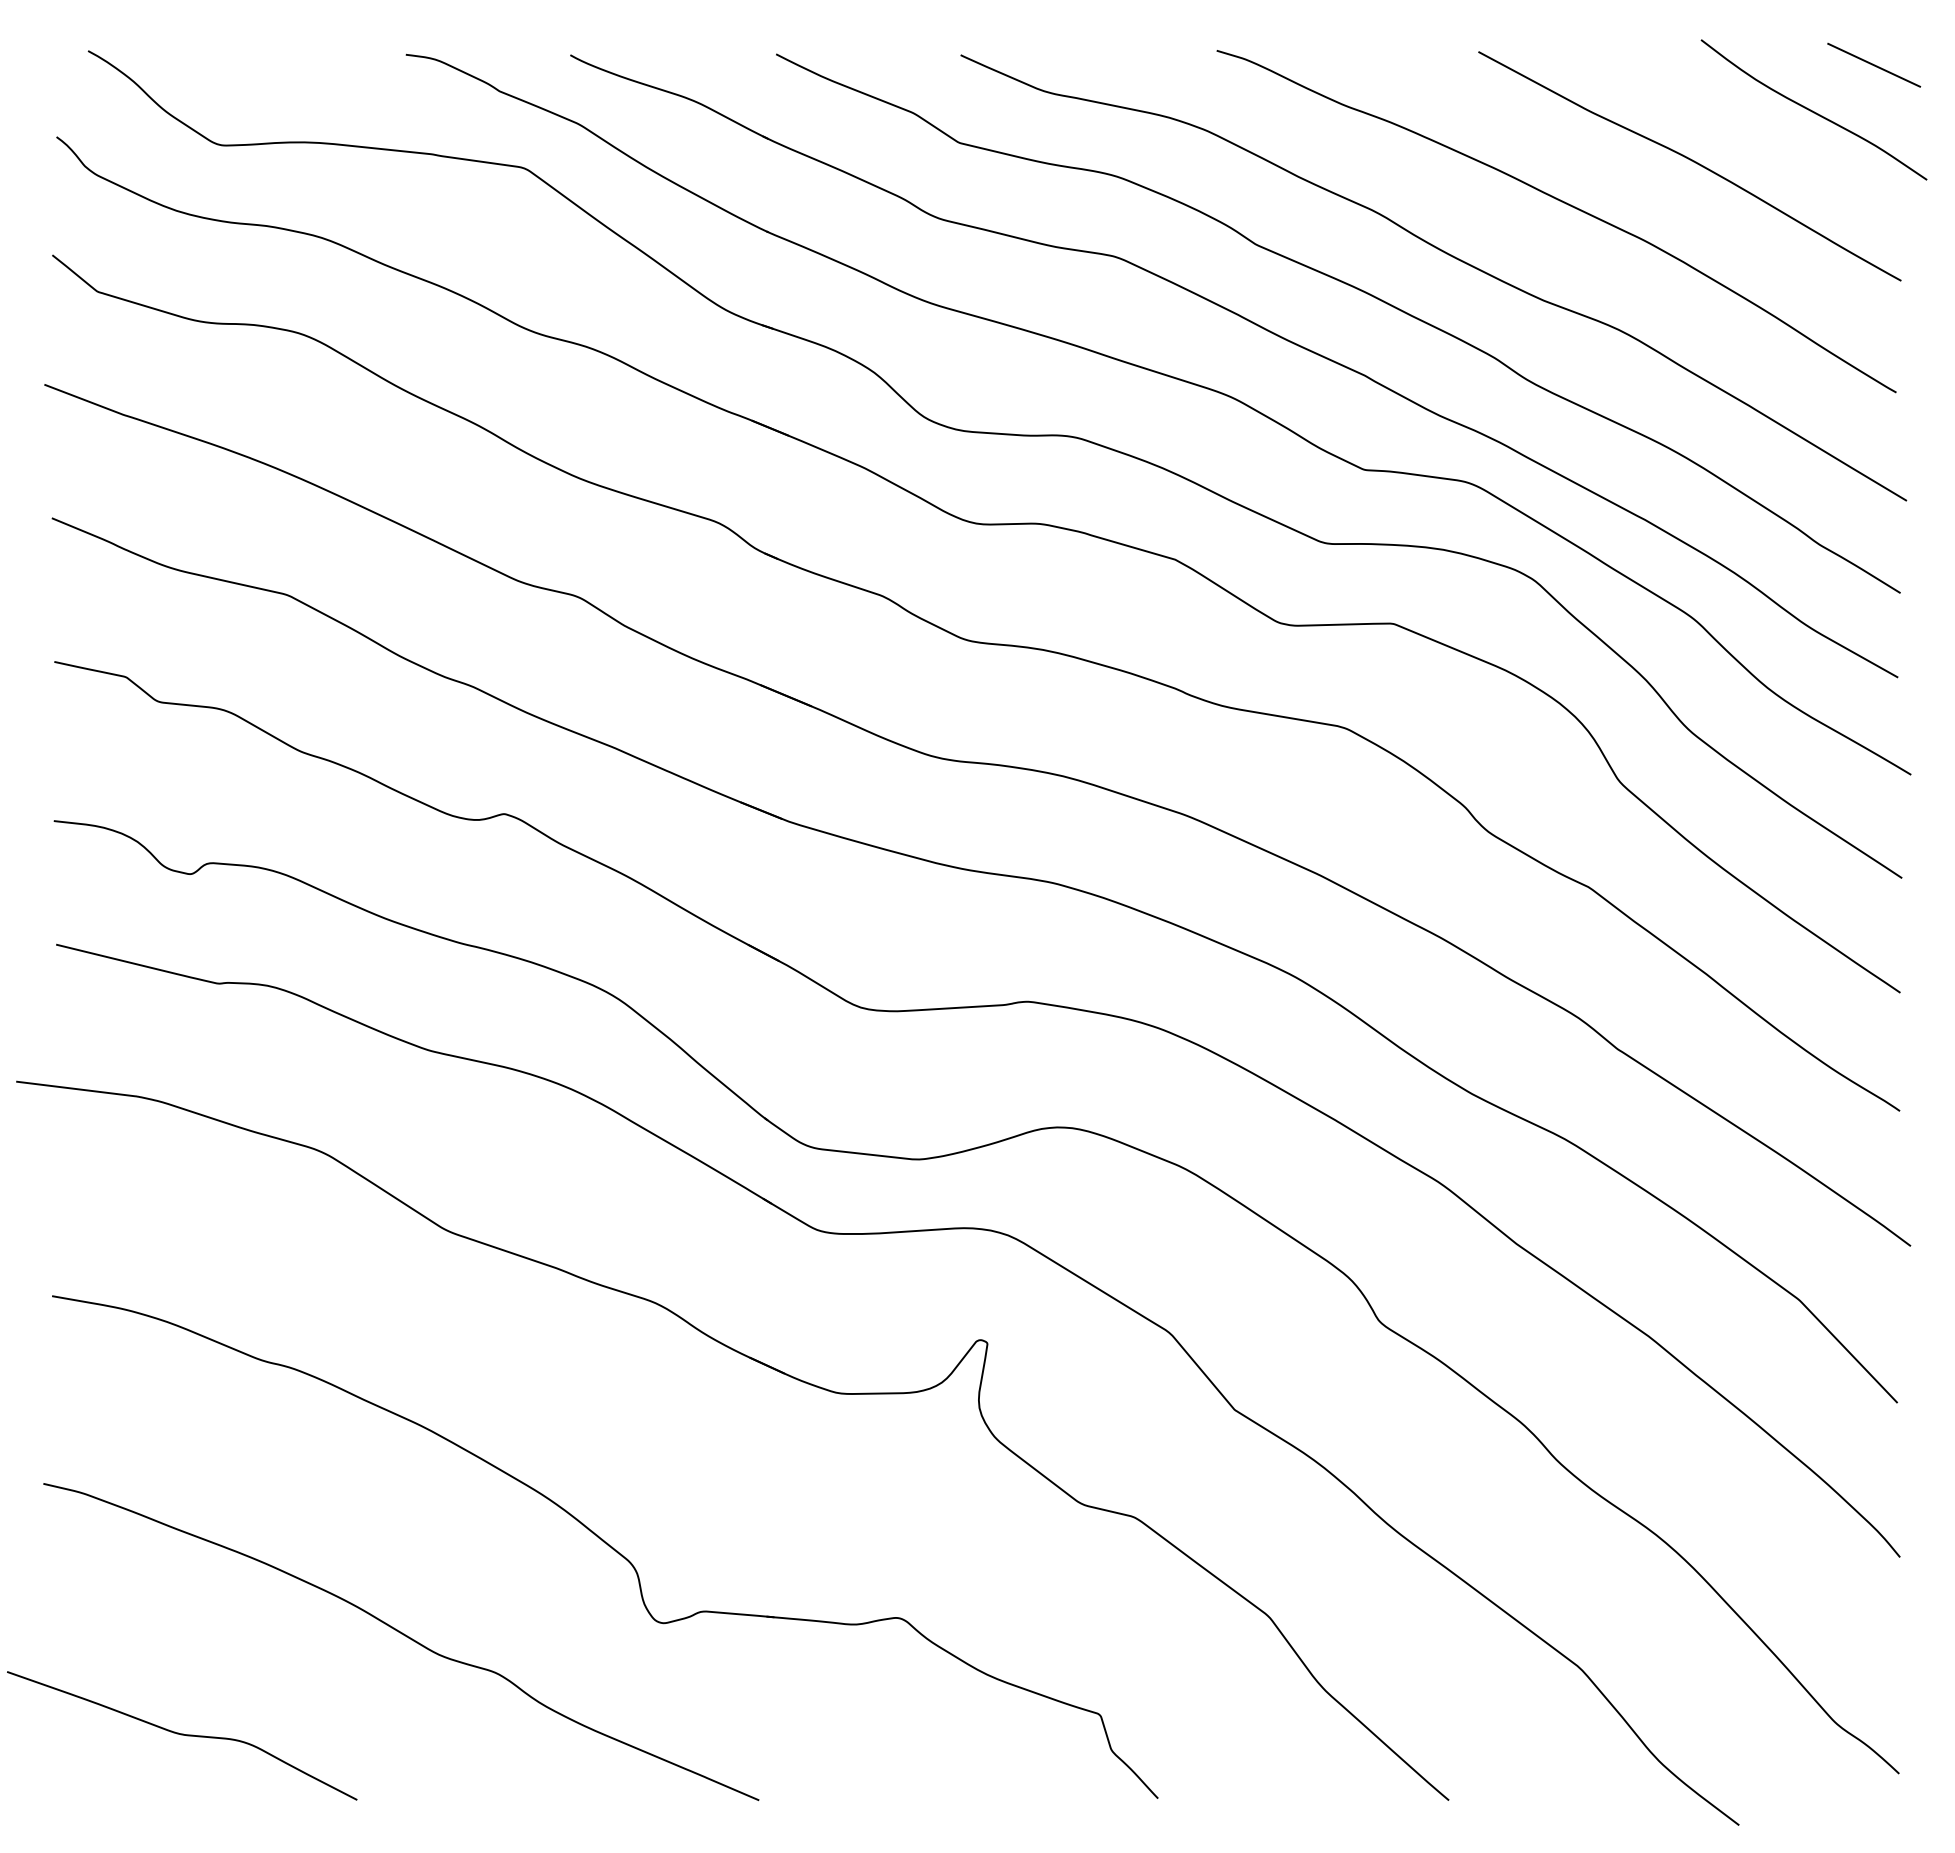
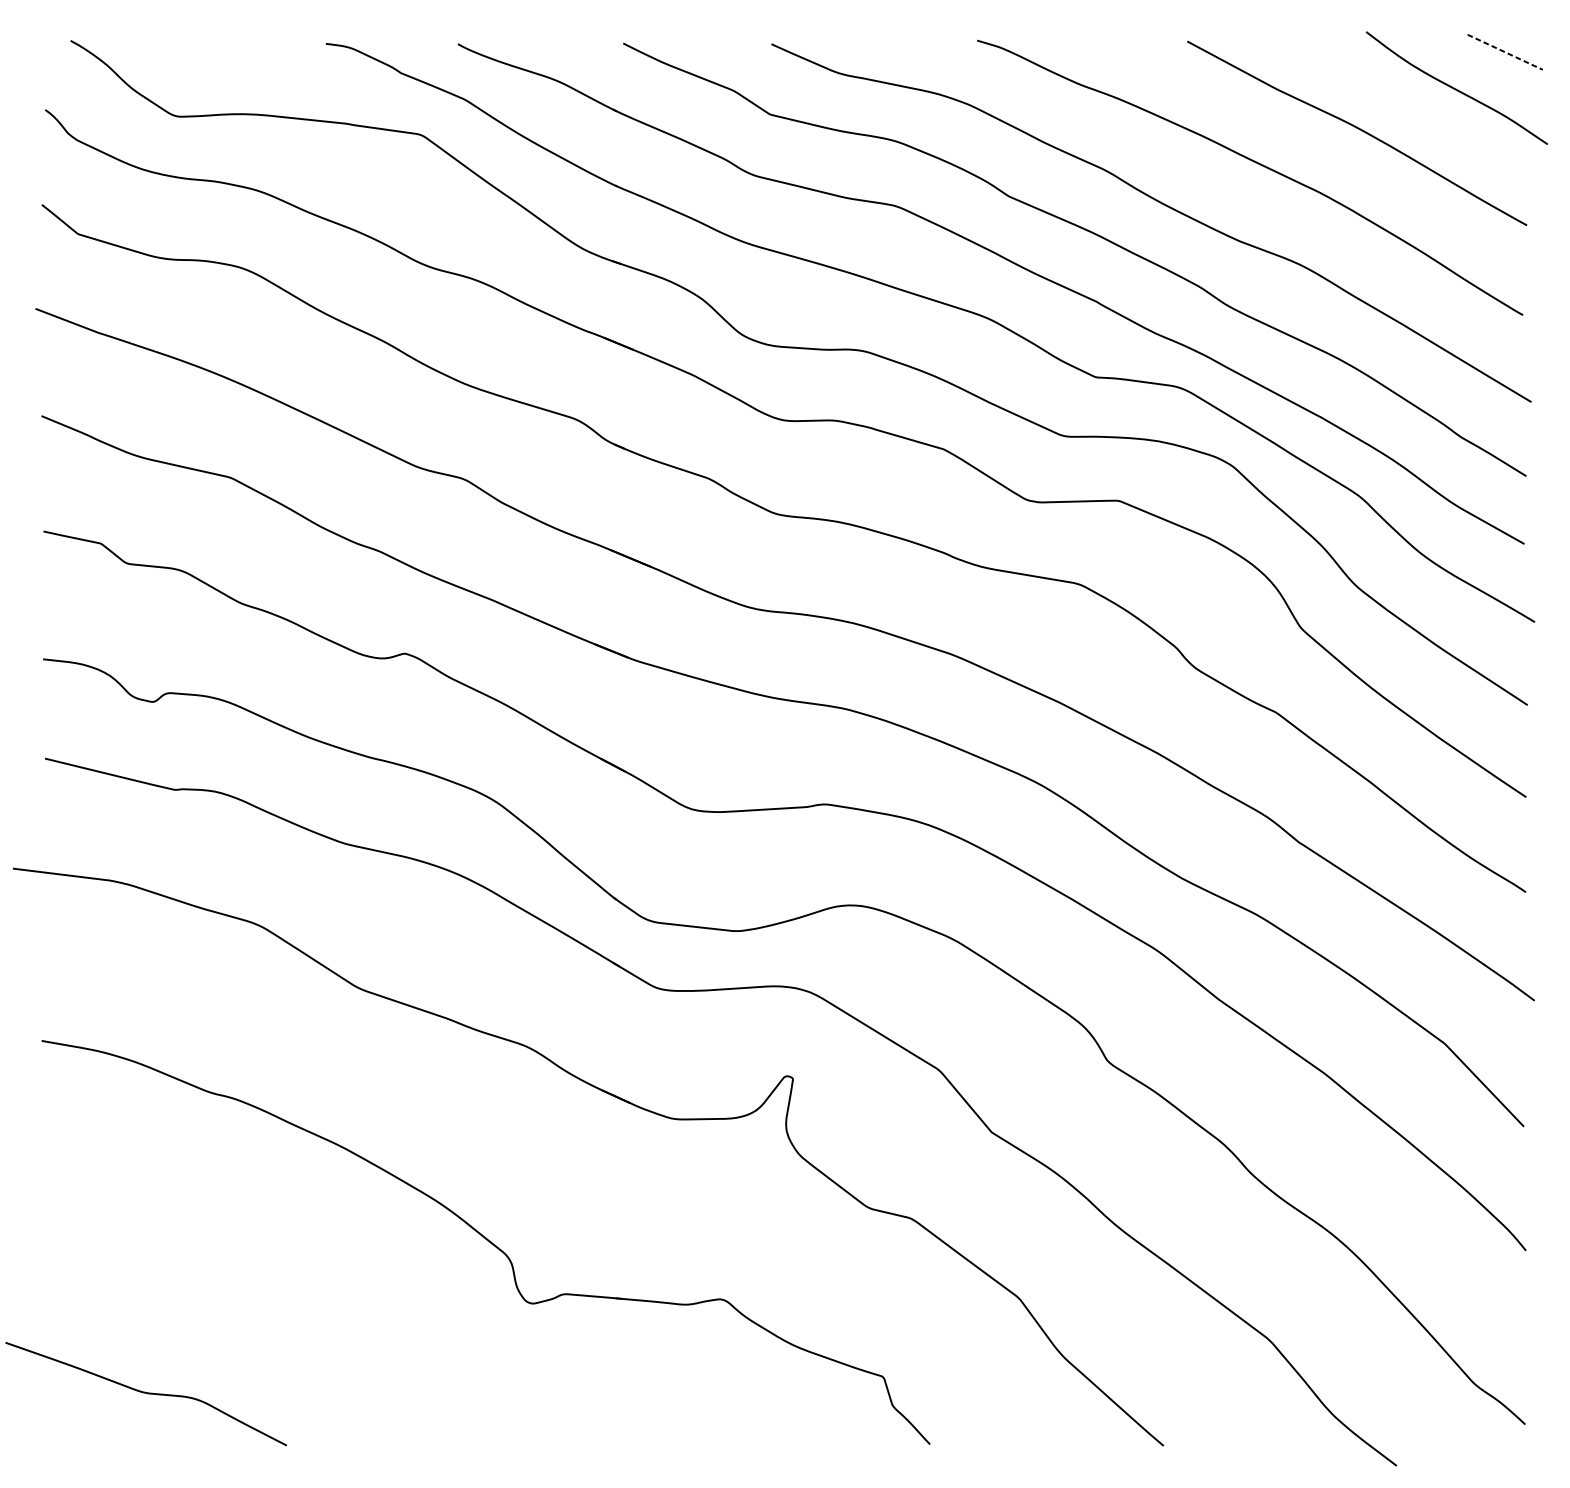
line: (1874, 65) -> (1505, 52), solid -> dashed
curve: (406, 1637) -> (326, 1315), removed

